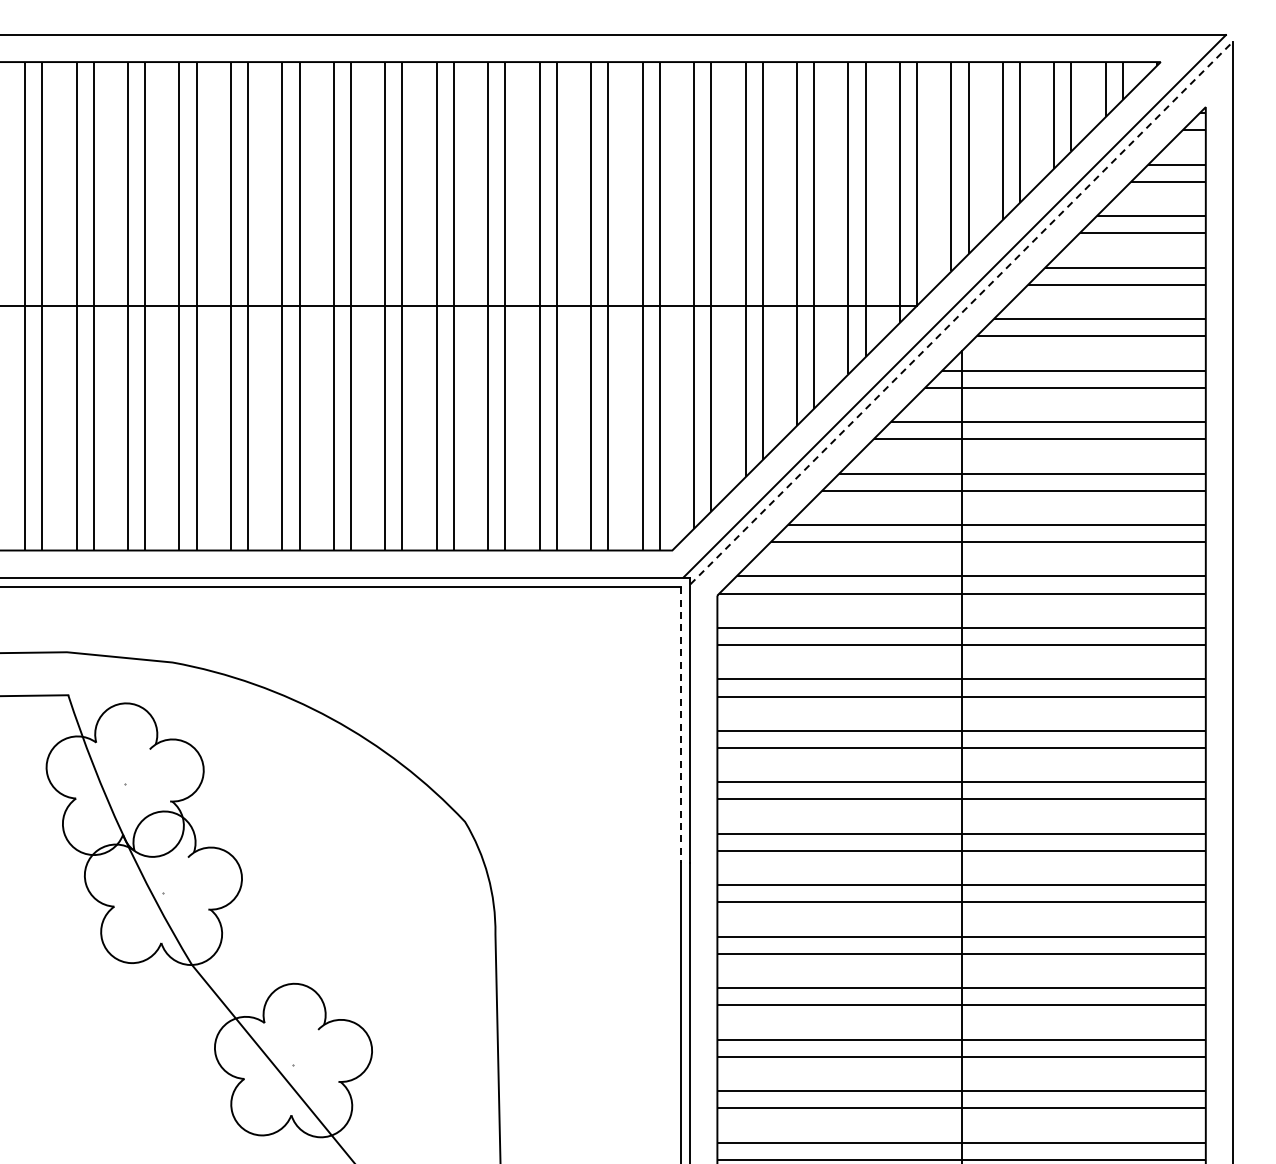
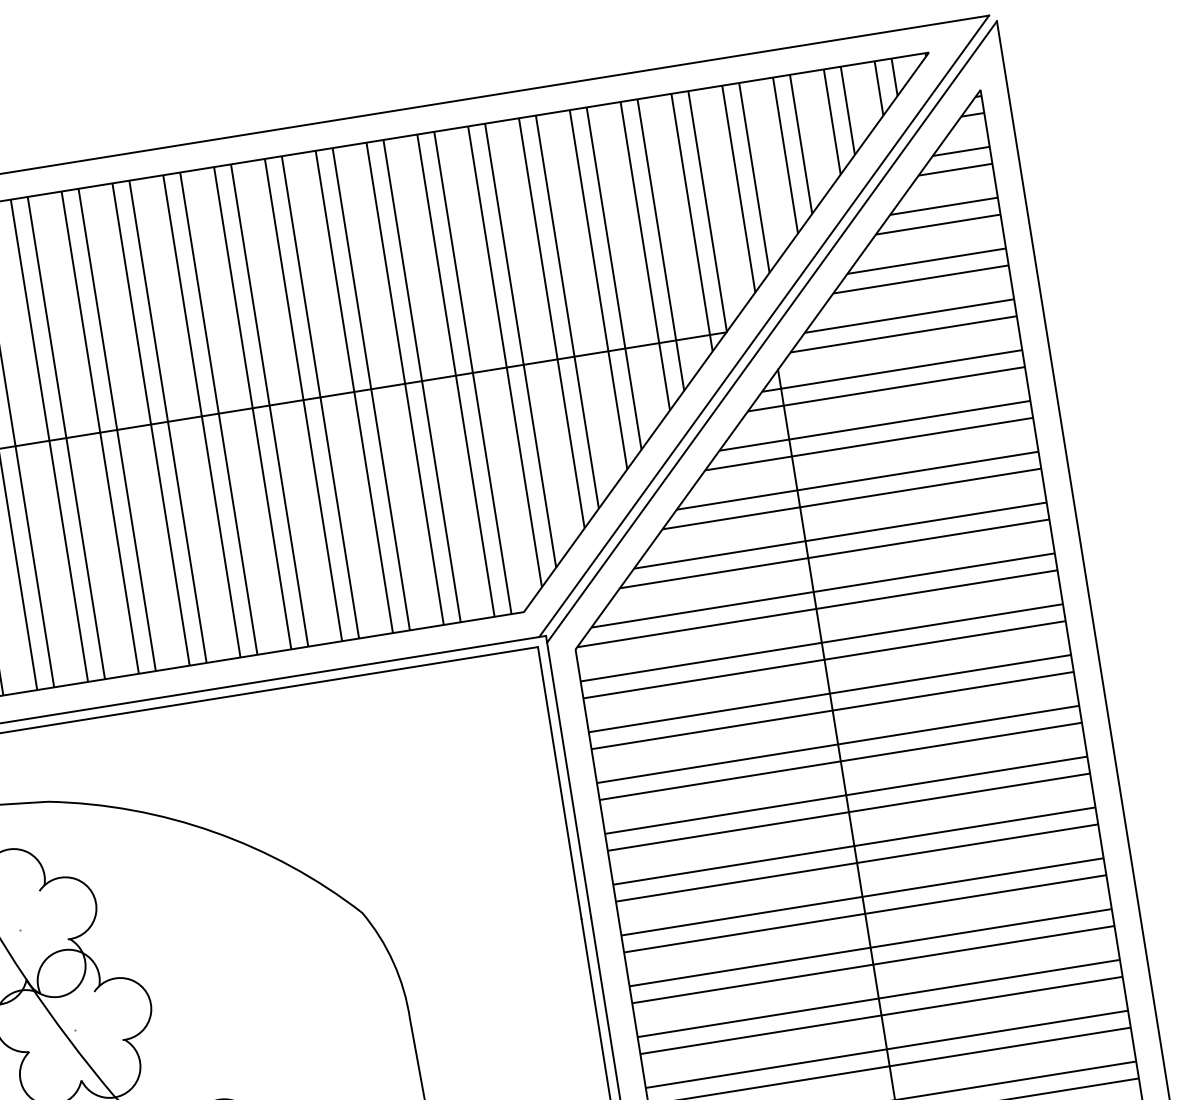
line: (961, 313) -> (771, 332), dashed -> solid
line: (680, 725) -> (559, 783), dashed -> solid

